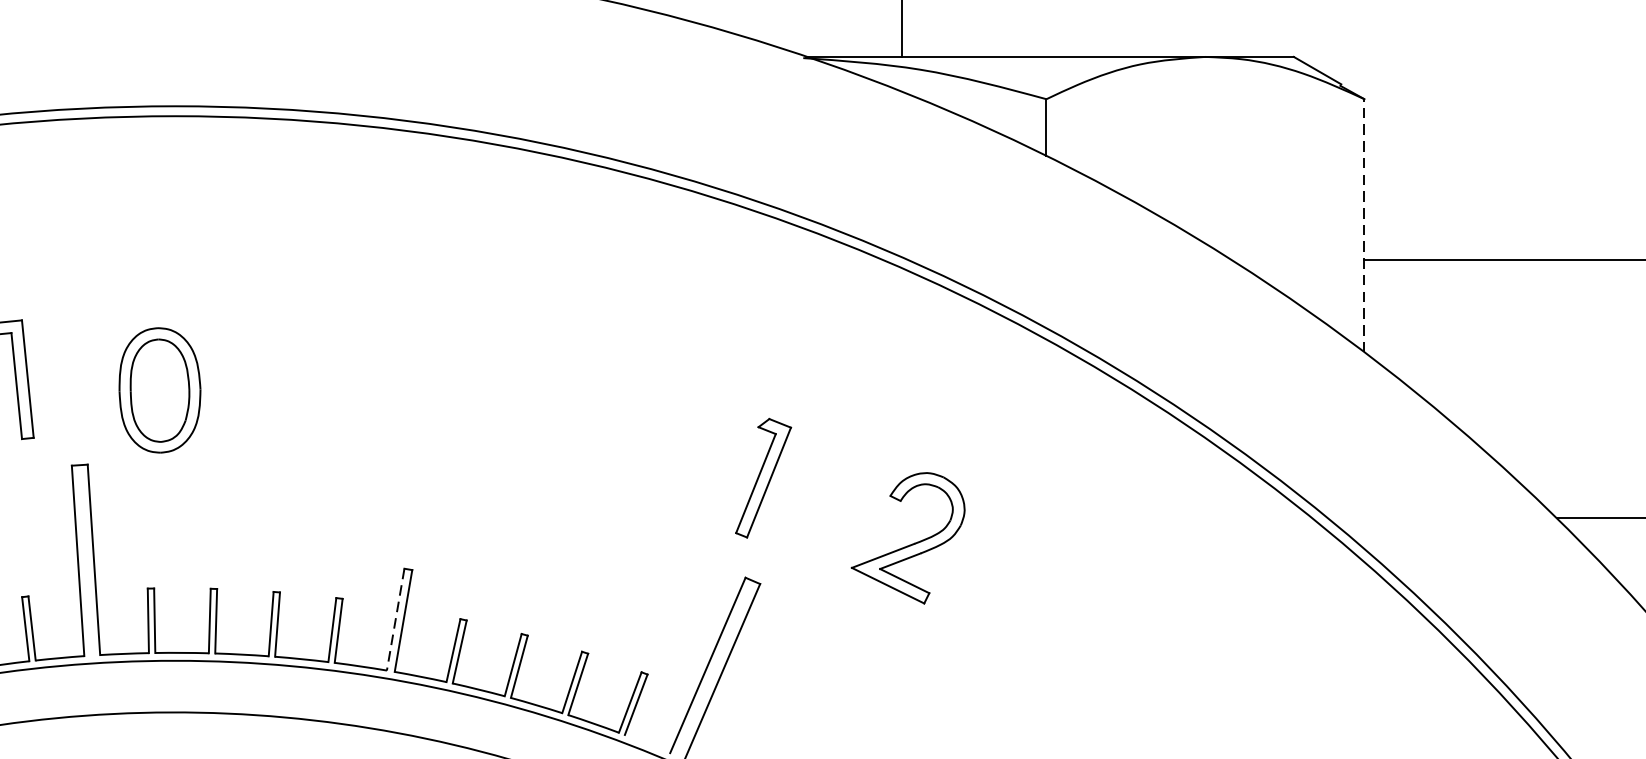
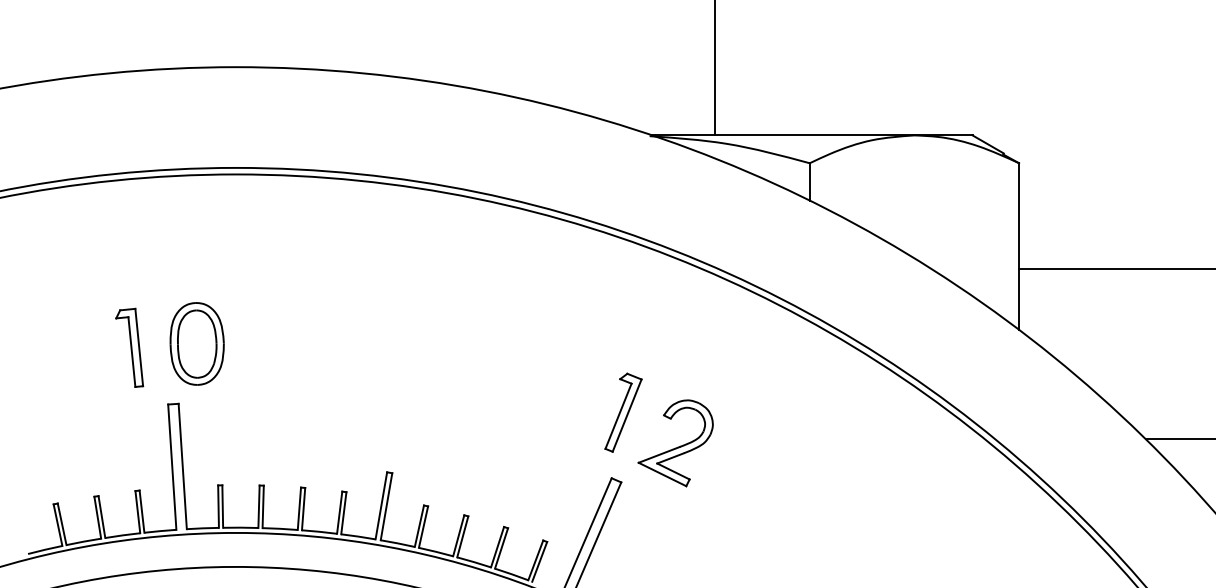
line: (1365, 225) -> (1019, 246), dashed -> solid
part: (158, 389) -> (196, 343), moved
part: (907, 538) -> (675, 443), moved
line: (395, 620) -> (381, 506), dashed -> solid

